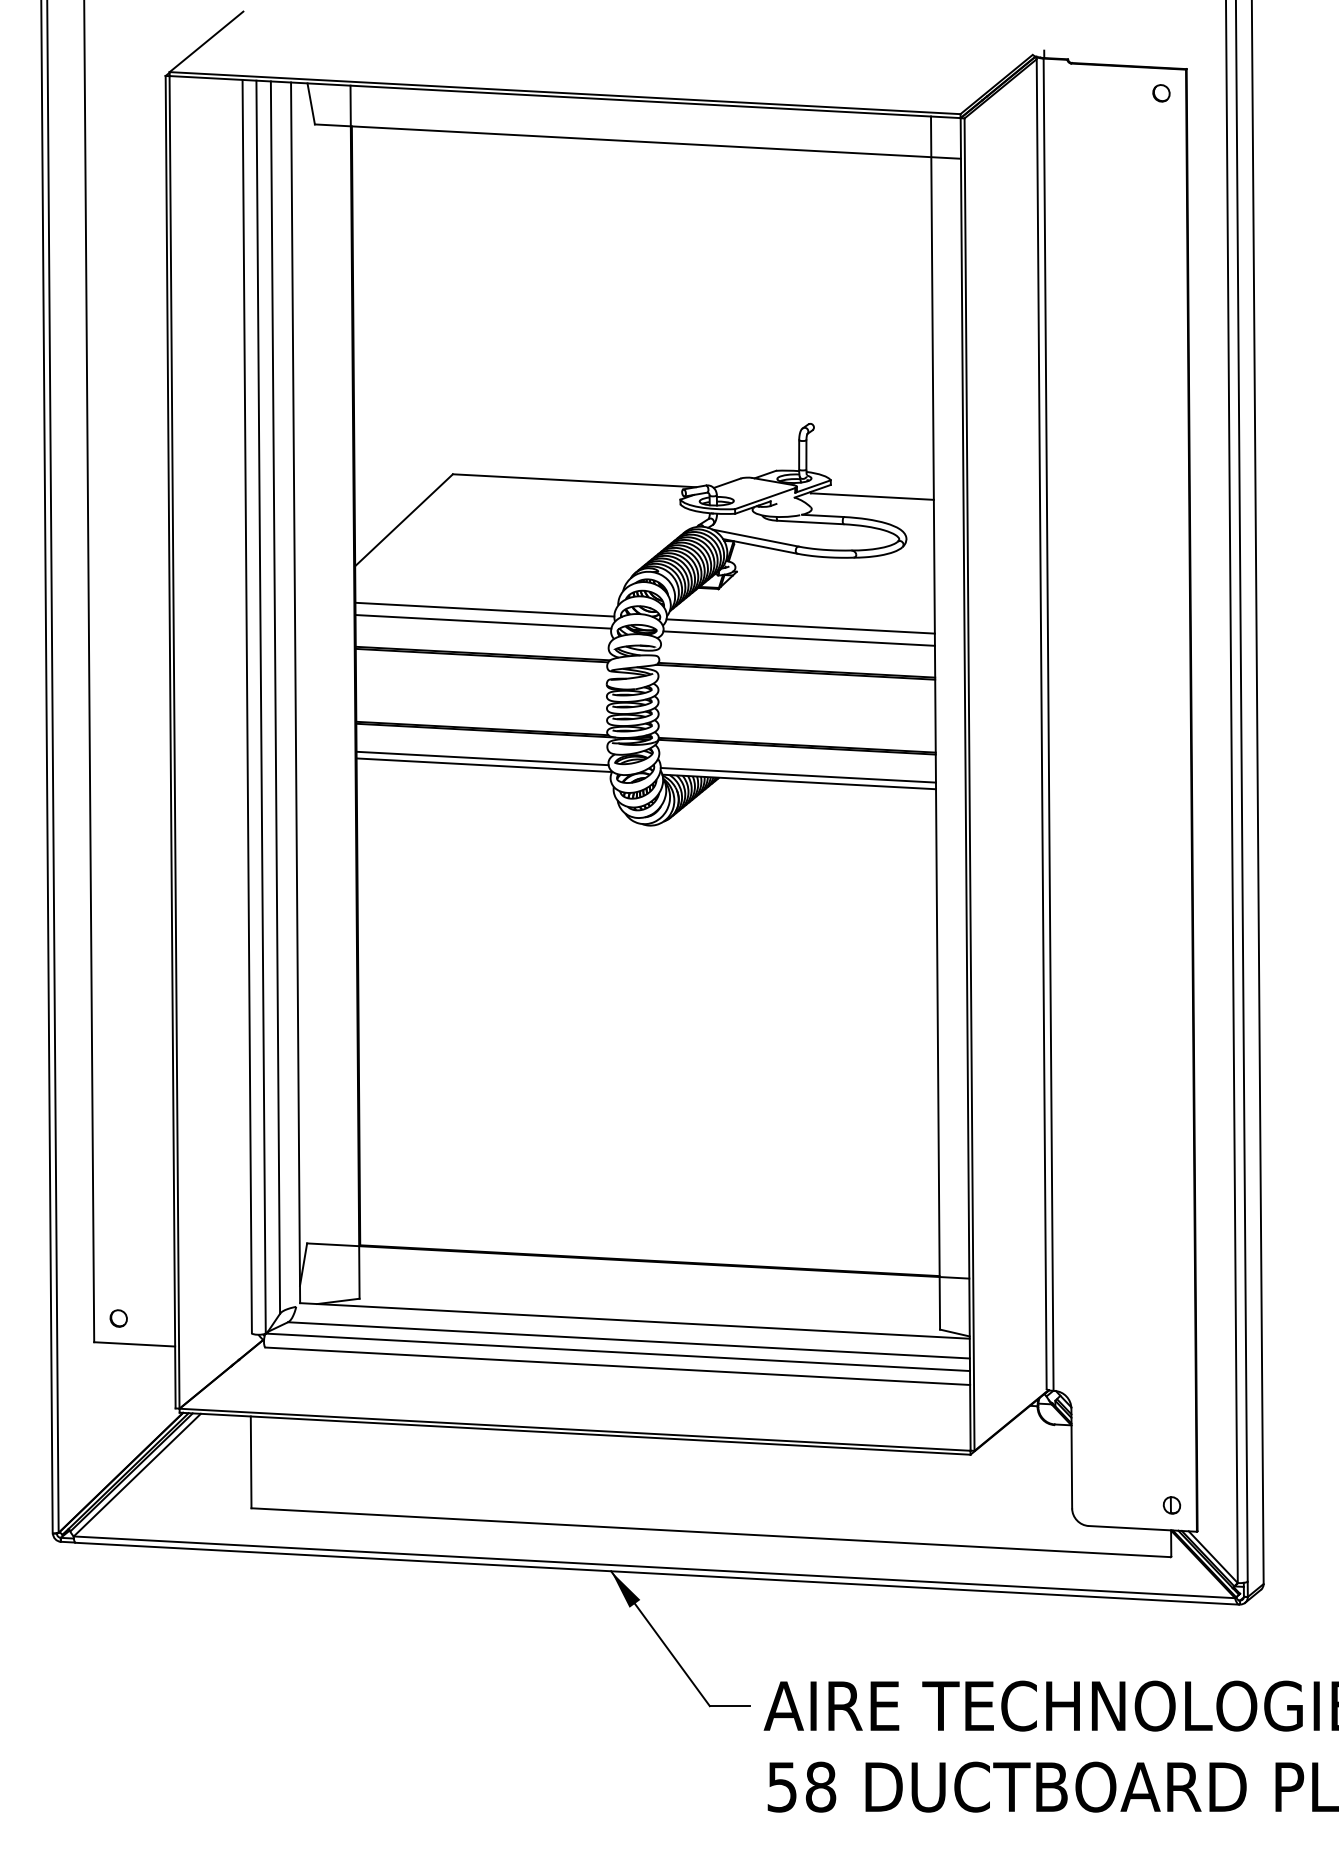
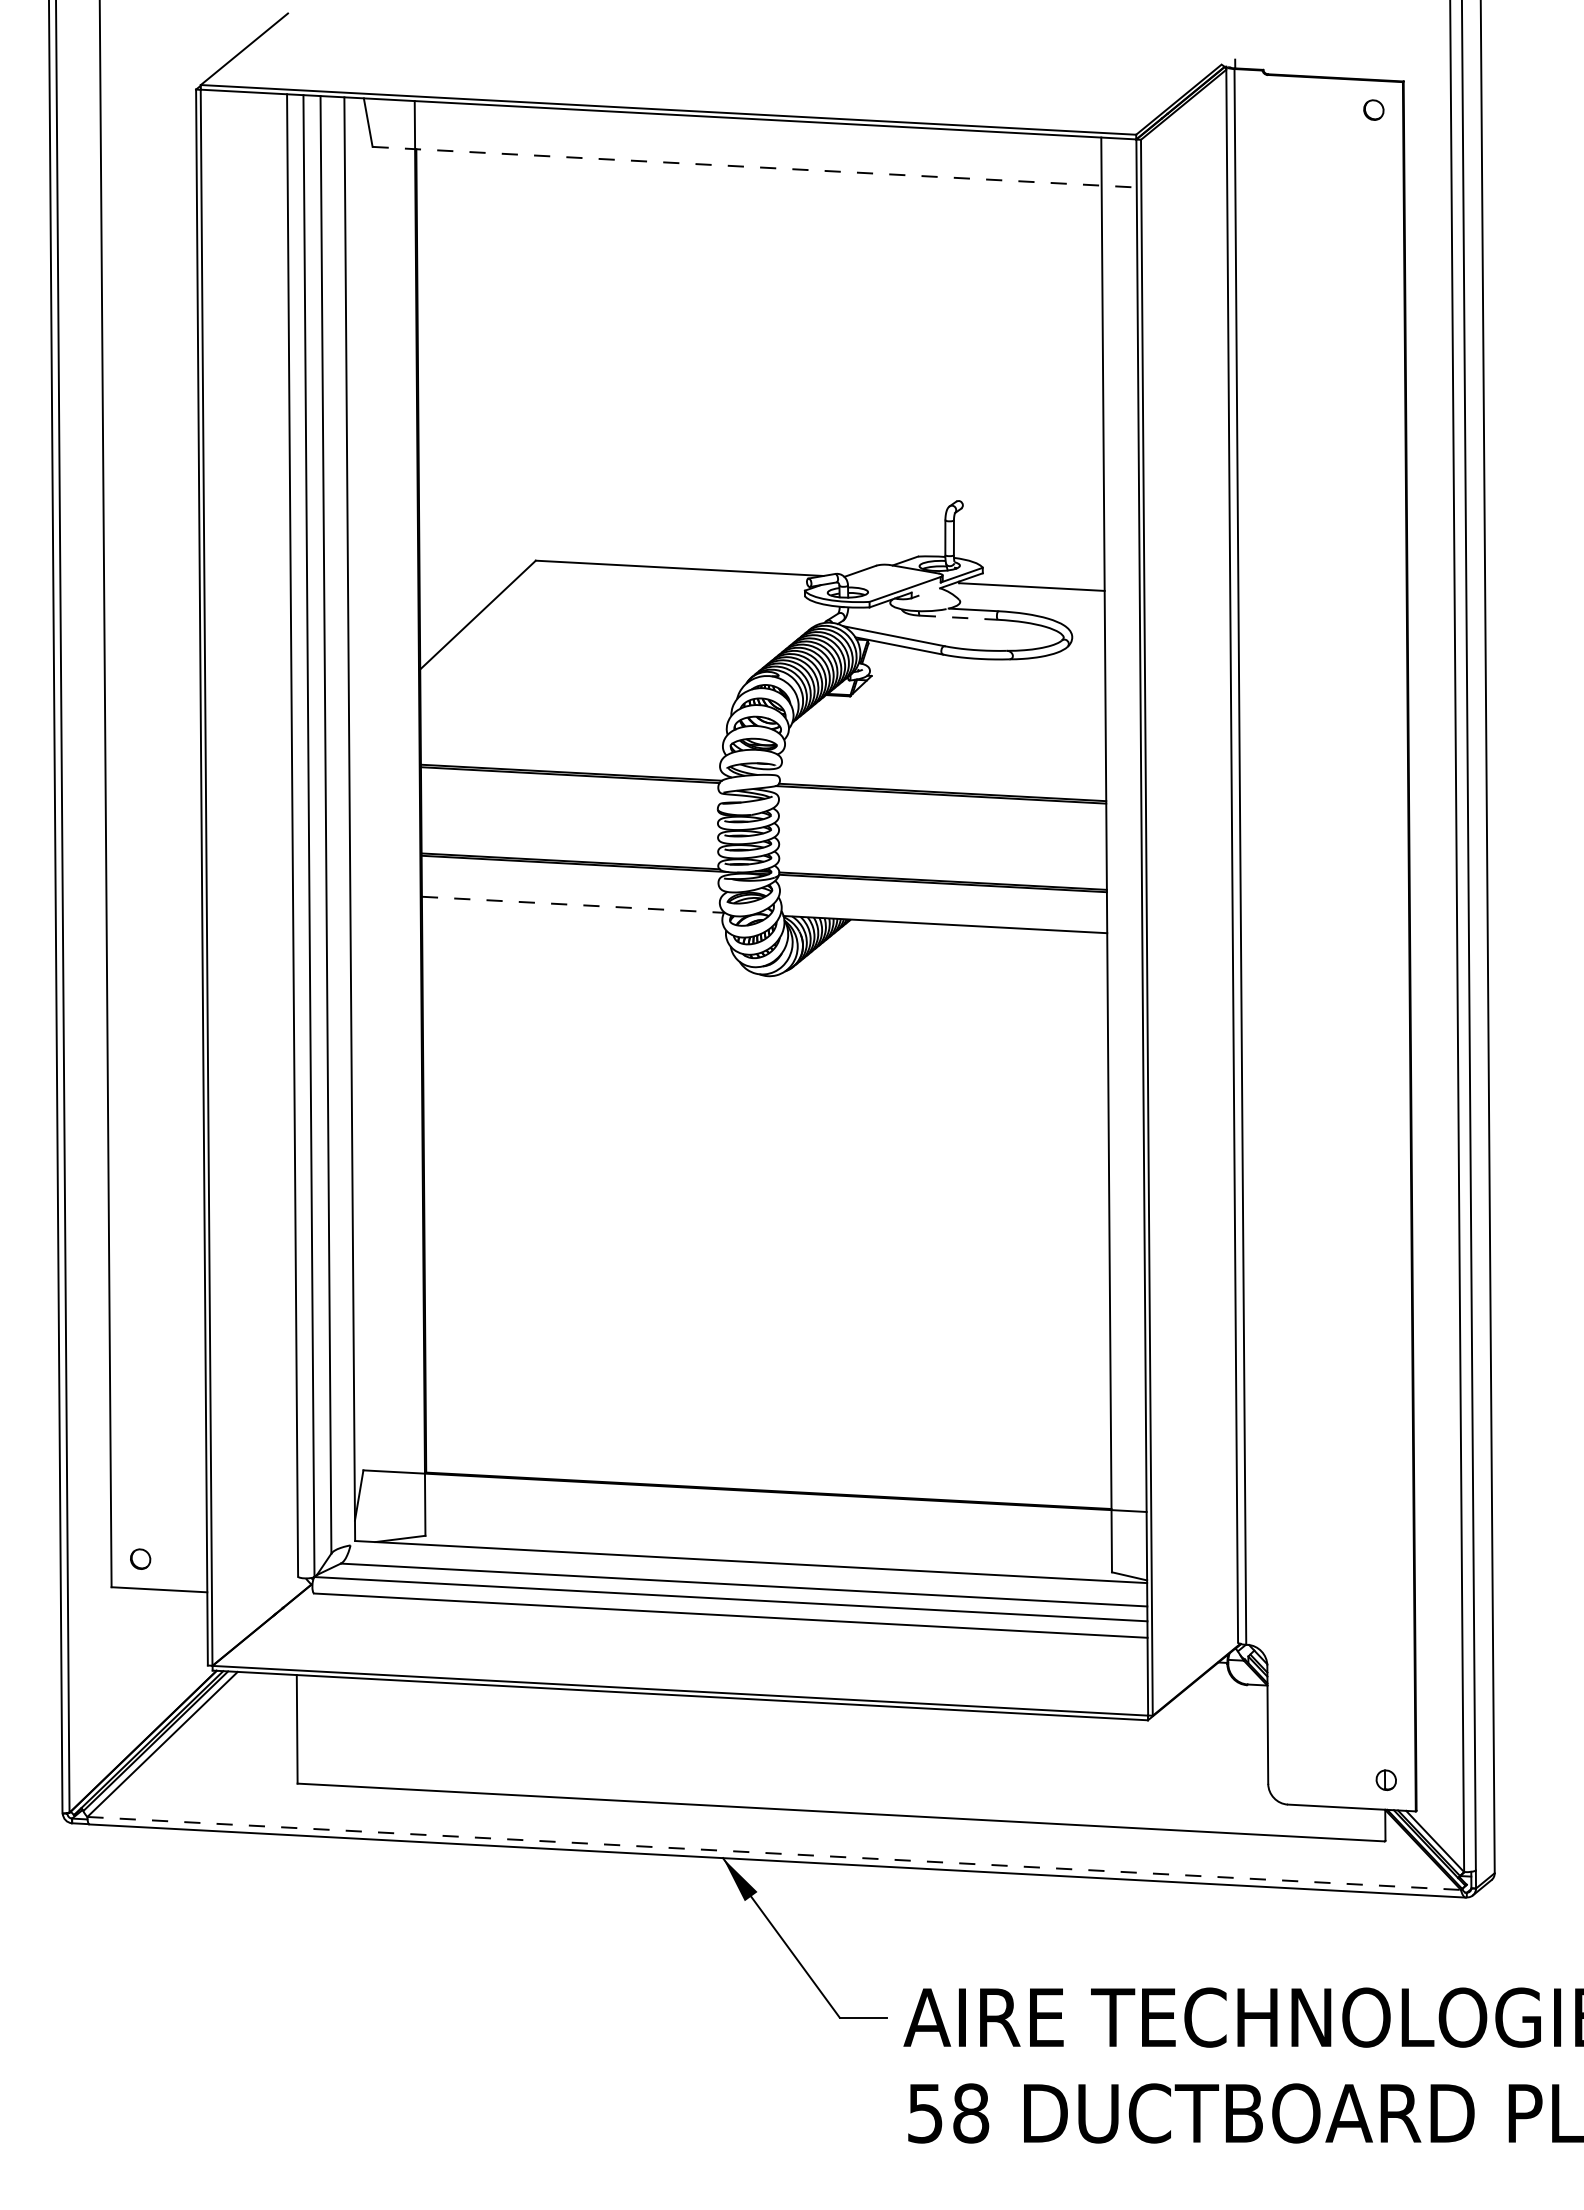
line: (637, 141) -> (754, 167), solid -> dashed
line: (811, 522) -> (959, 617), solid -> dashed
line: (484, 609) -> (573, 720), removed
line: (483, 622) -> (571, 735), removed
line: (800, 626) -> (946, 740), removed
line: (798, 638) -> (944, 754), removed
line: (482, 758) -> (570, 896), removed
line: (484, 764) -> (573, 904), solid -> dashed
line: (798, 775) -> (944, 916), removed
line: (654, 1567) -> (774, 1853), solid -> dashed

